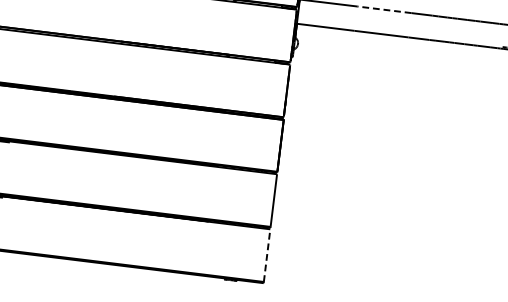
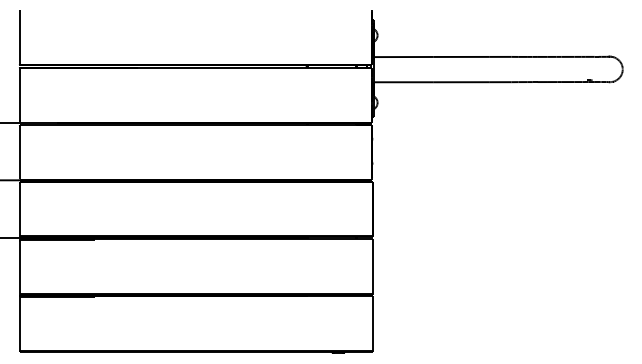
line: (384, 9) -> (461, 56), dashed -> solid
line: (267, 254) -> (372, 322), dashed -> solid

